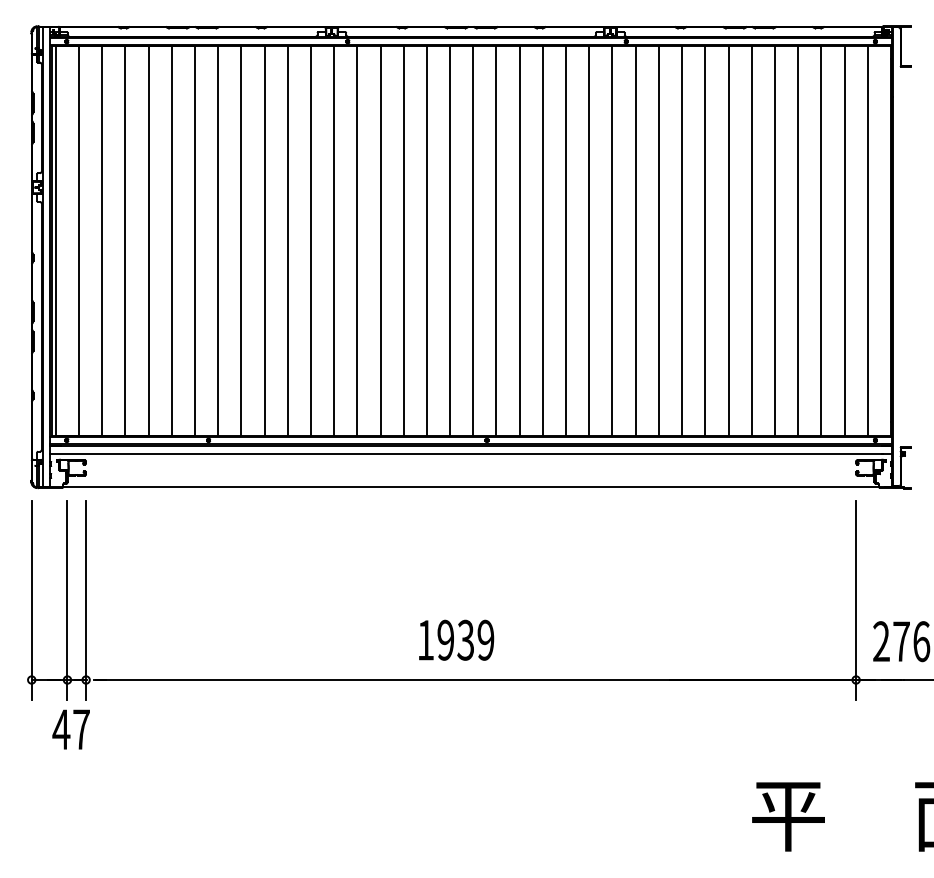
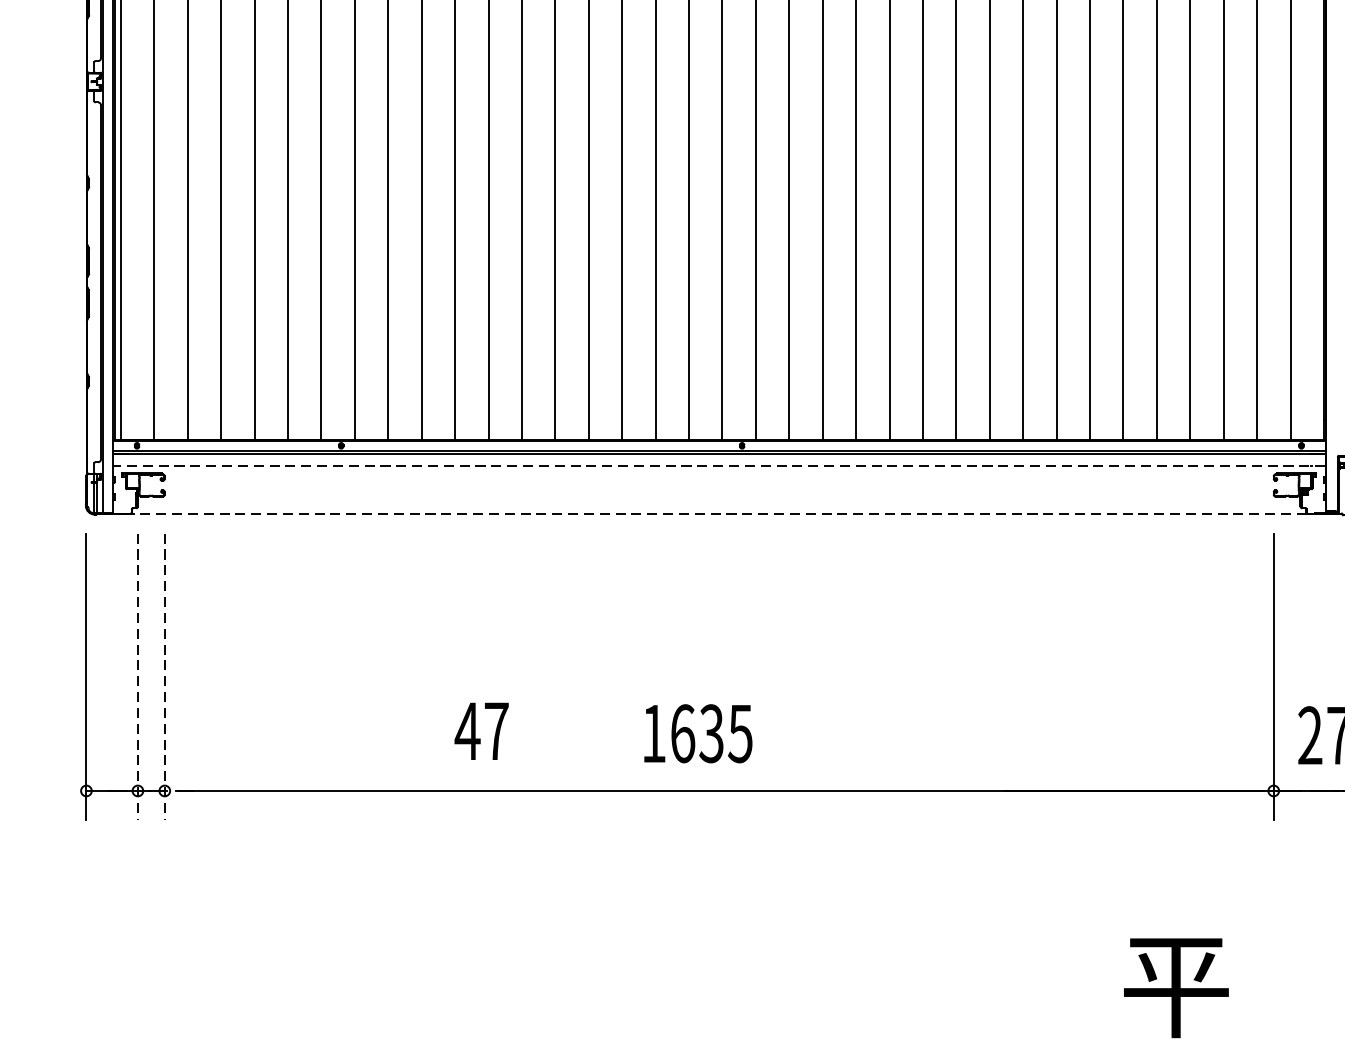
line: (471, 454) -> (719, 466), solid -> dashed
line: (471, 487) -> (719, 513), solid -> dashed
line: (67, 601) -> (137, 677), solid -> dashed
line: (86, 601) -> (165, 677), solid -> dashed
text: (465, 639) -> (711, 732), 1939 -> 1635
text: (70, 729) -> (480, 731), moved

